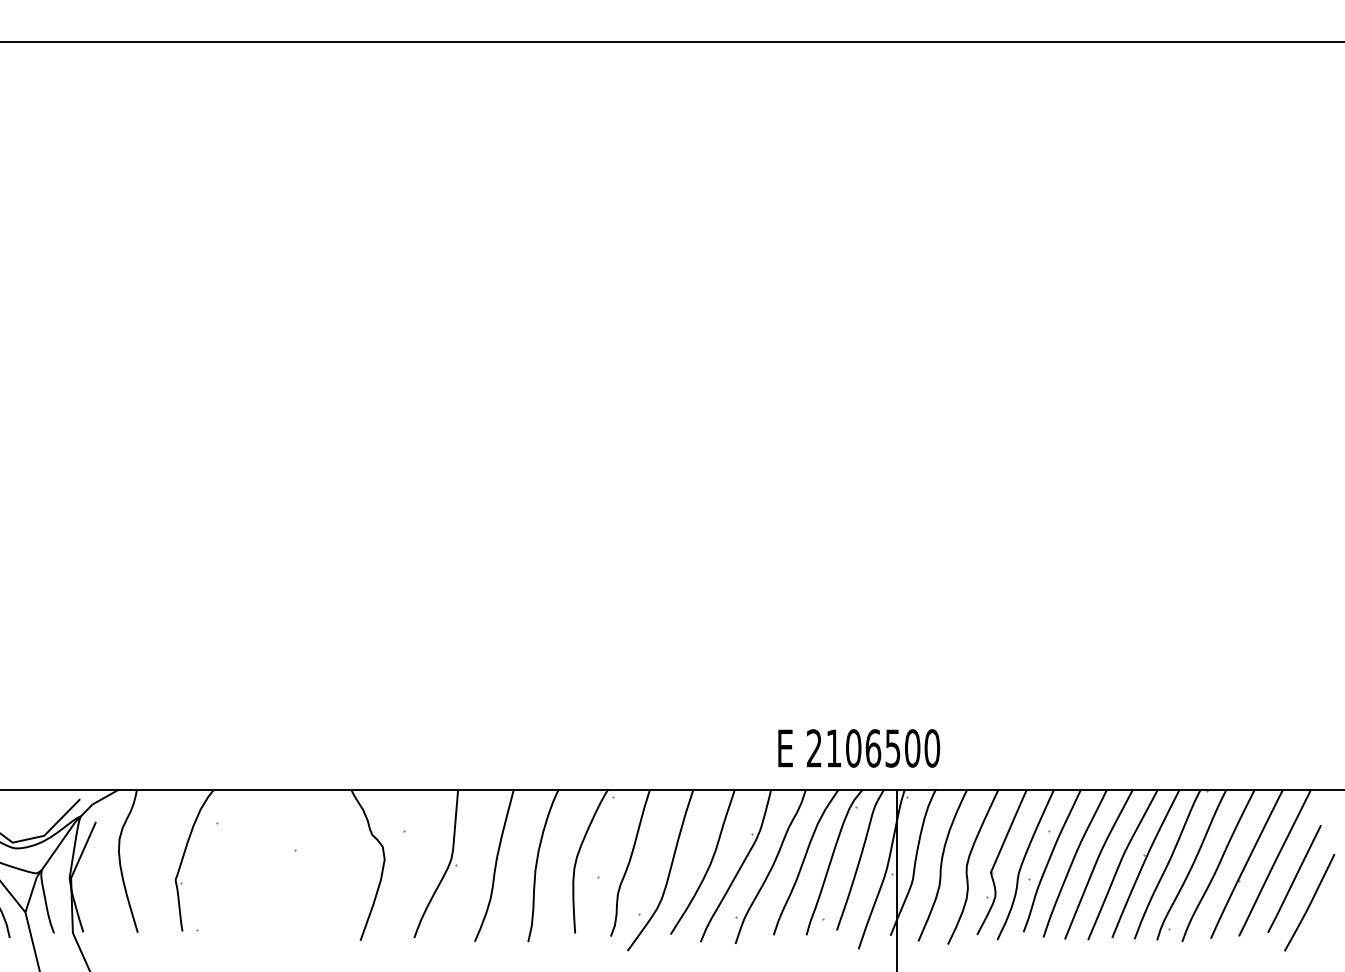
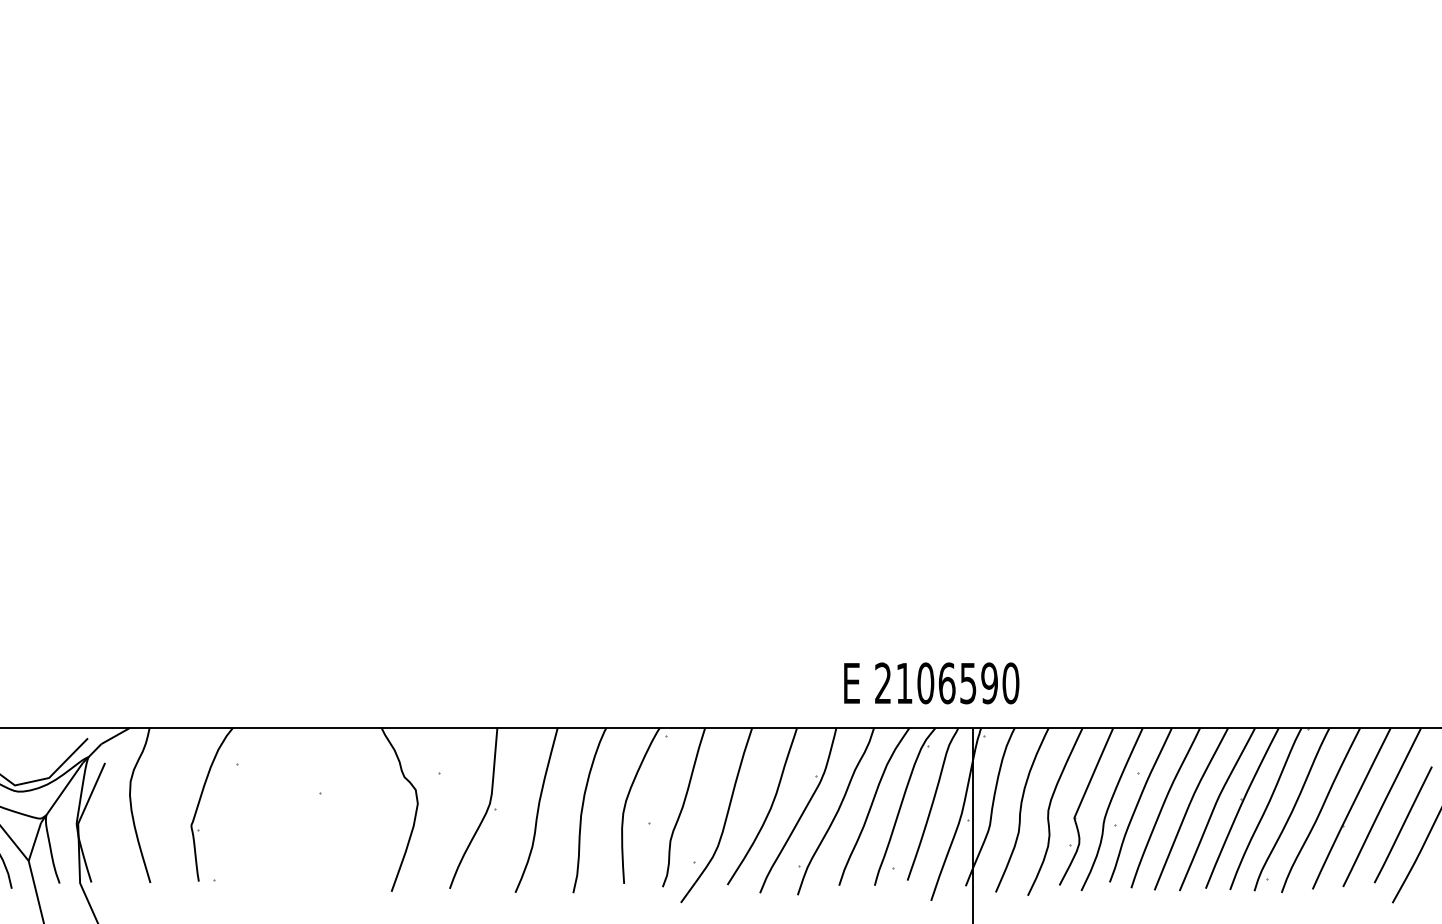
text: (912, 748) -> (989, 683), 2106500 -> 2106590

